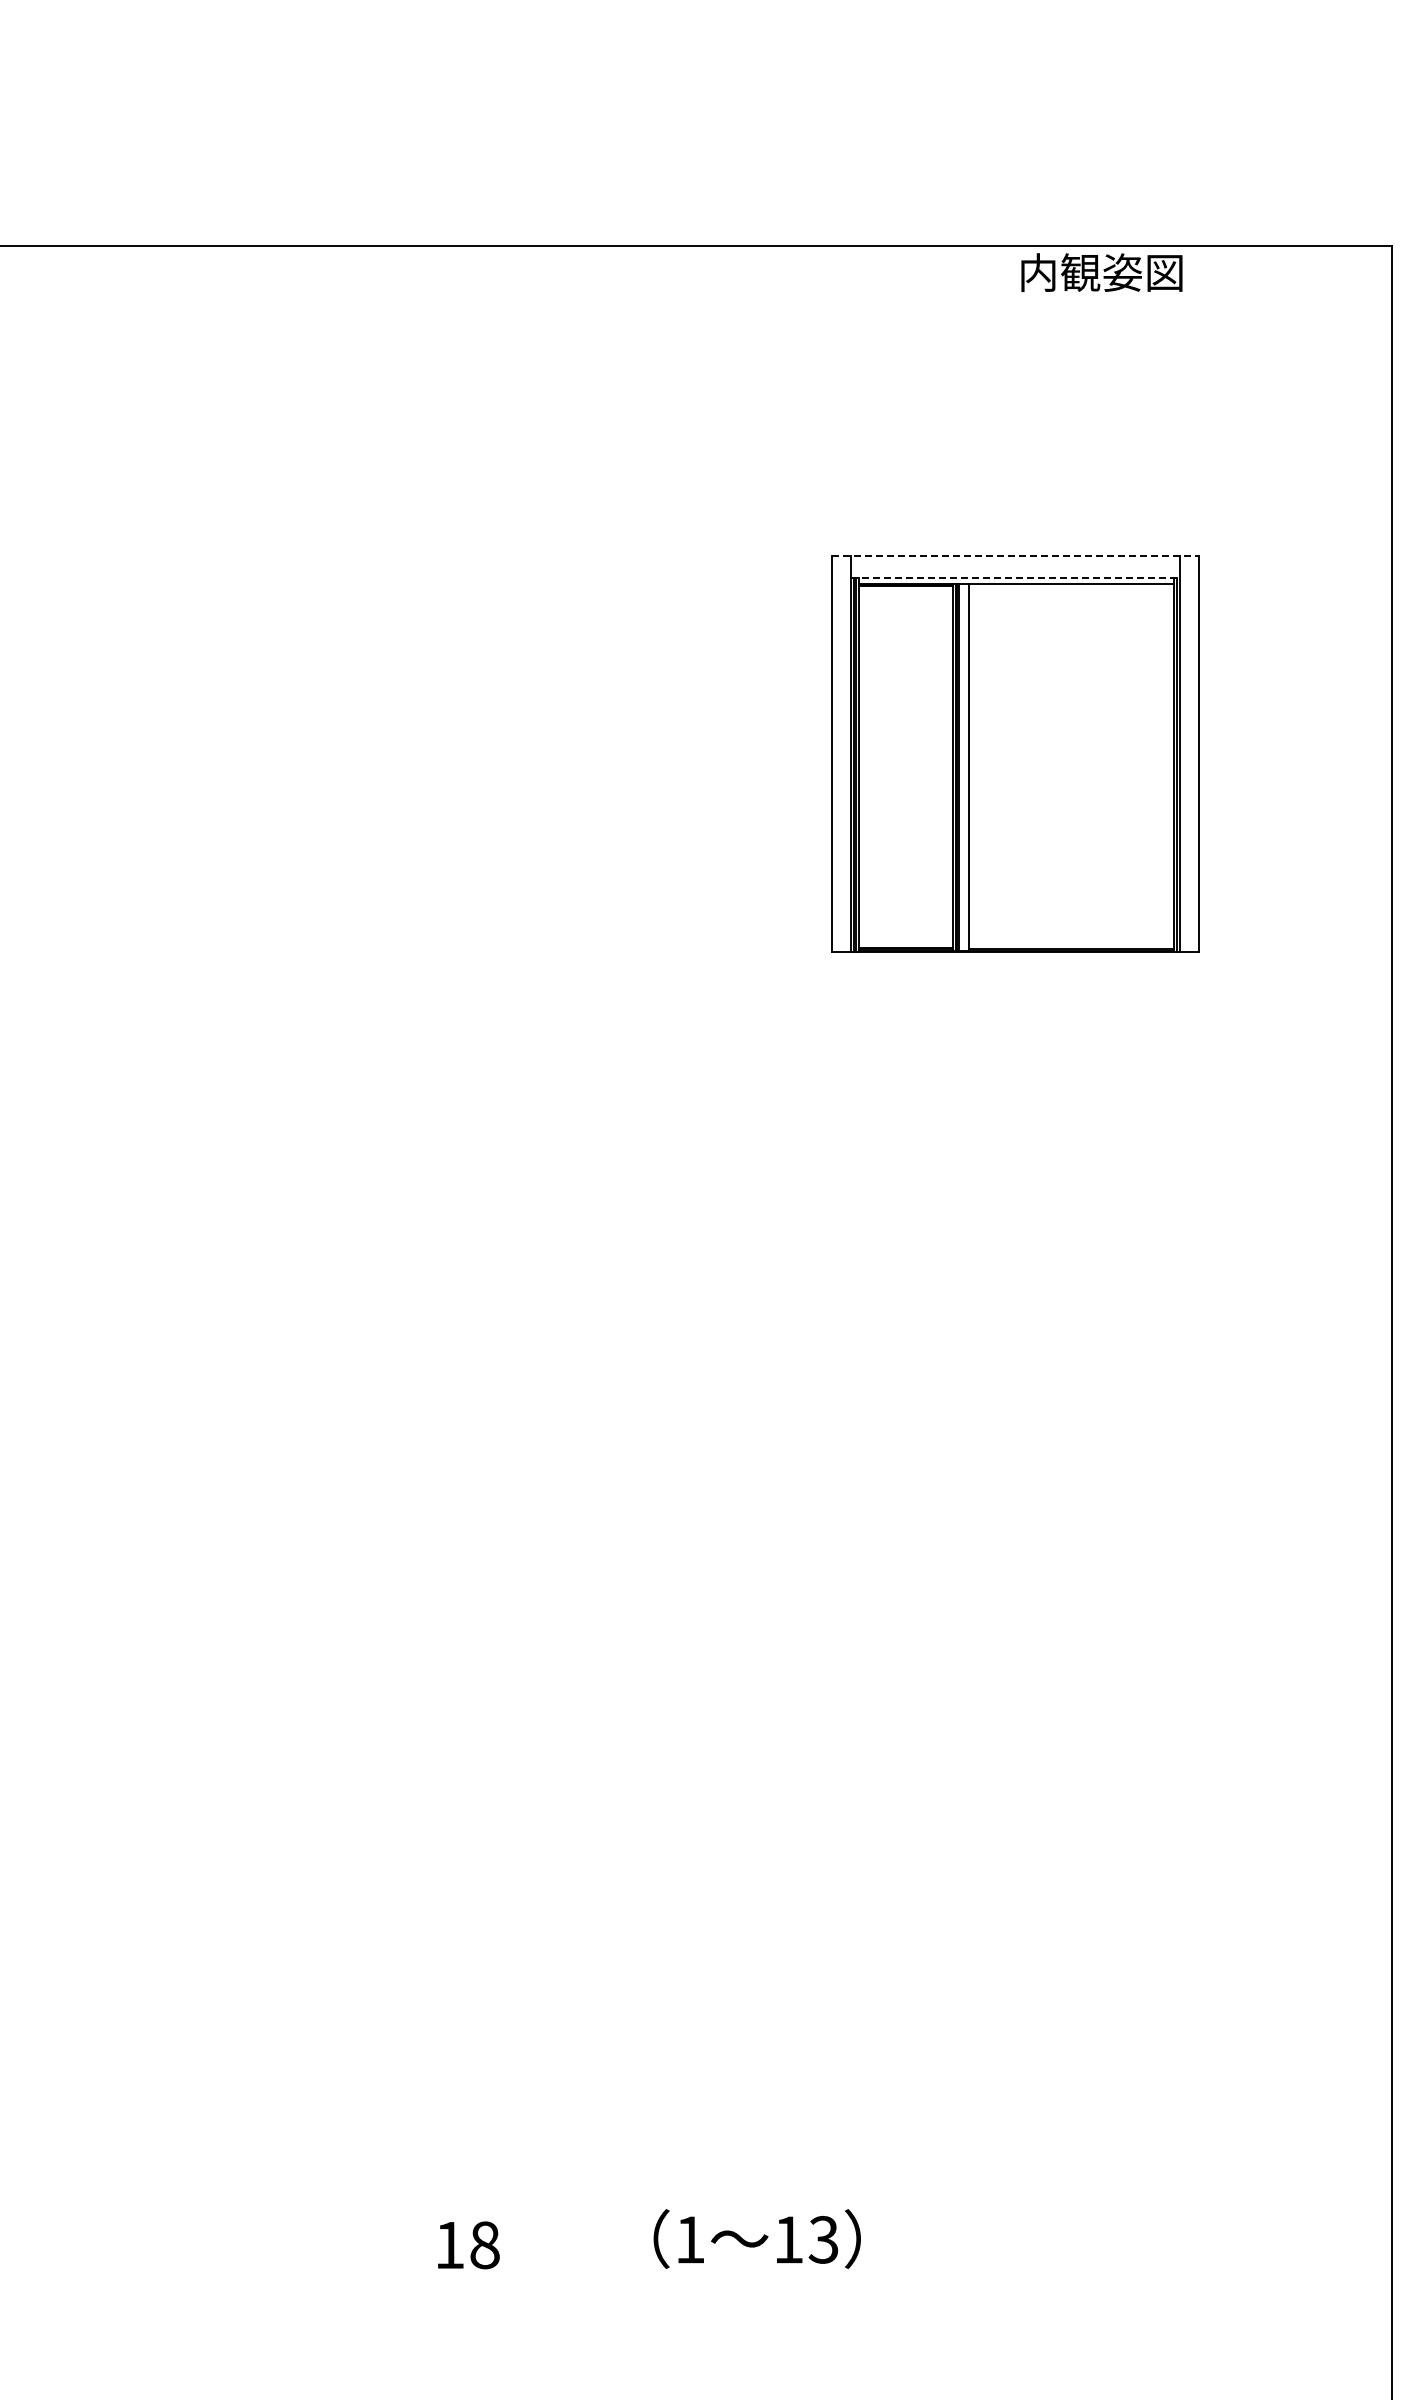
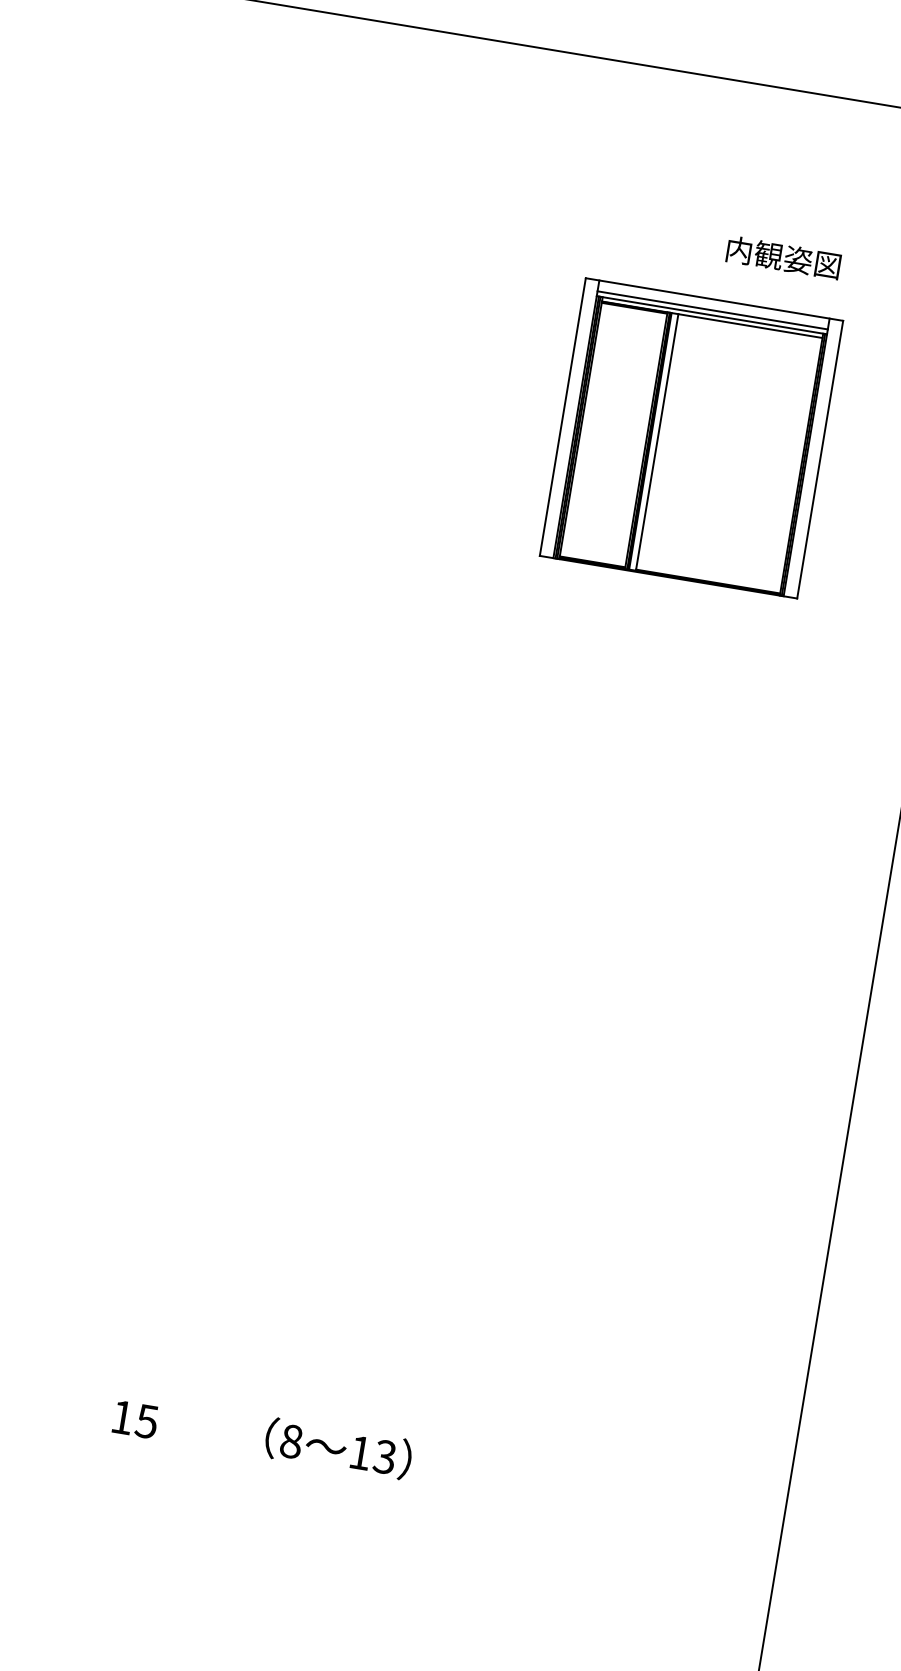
text: (1101, 272) -> (783, 257), moved
line: (1015, 555) -> (714, 299), dashed -> solid
line: (1014, 571) -> (712, 310), added
line: (1015, 578) -> (711, 315), dashed -> solid
text: (690, 2239) -> (291, 1441), 1 -> 8
text: (484, 2245) -> (146, 1421), 18 -> 15

